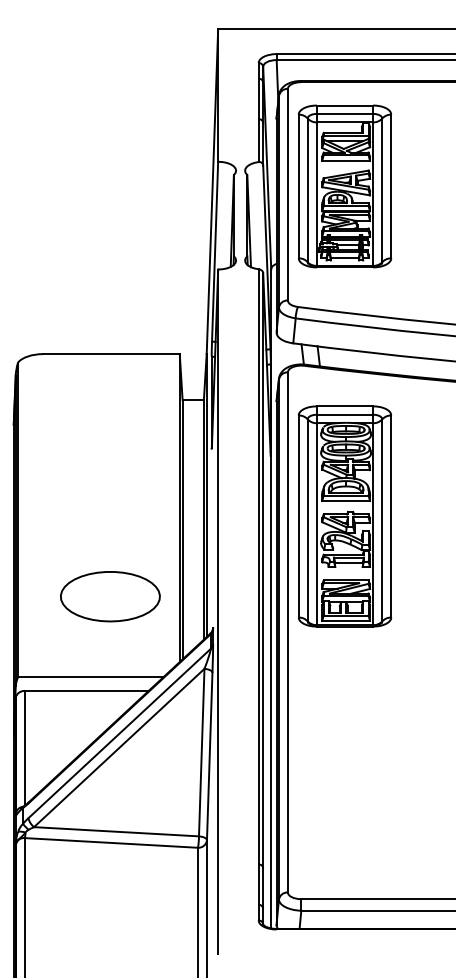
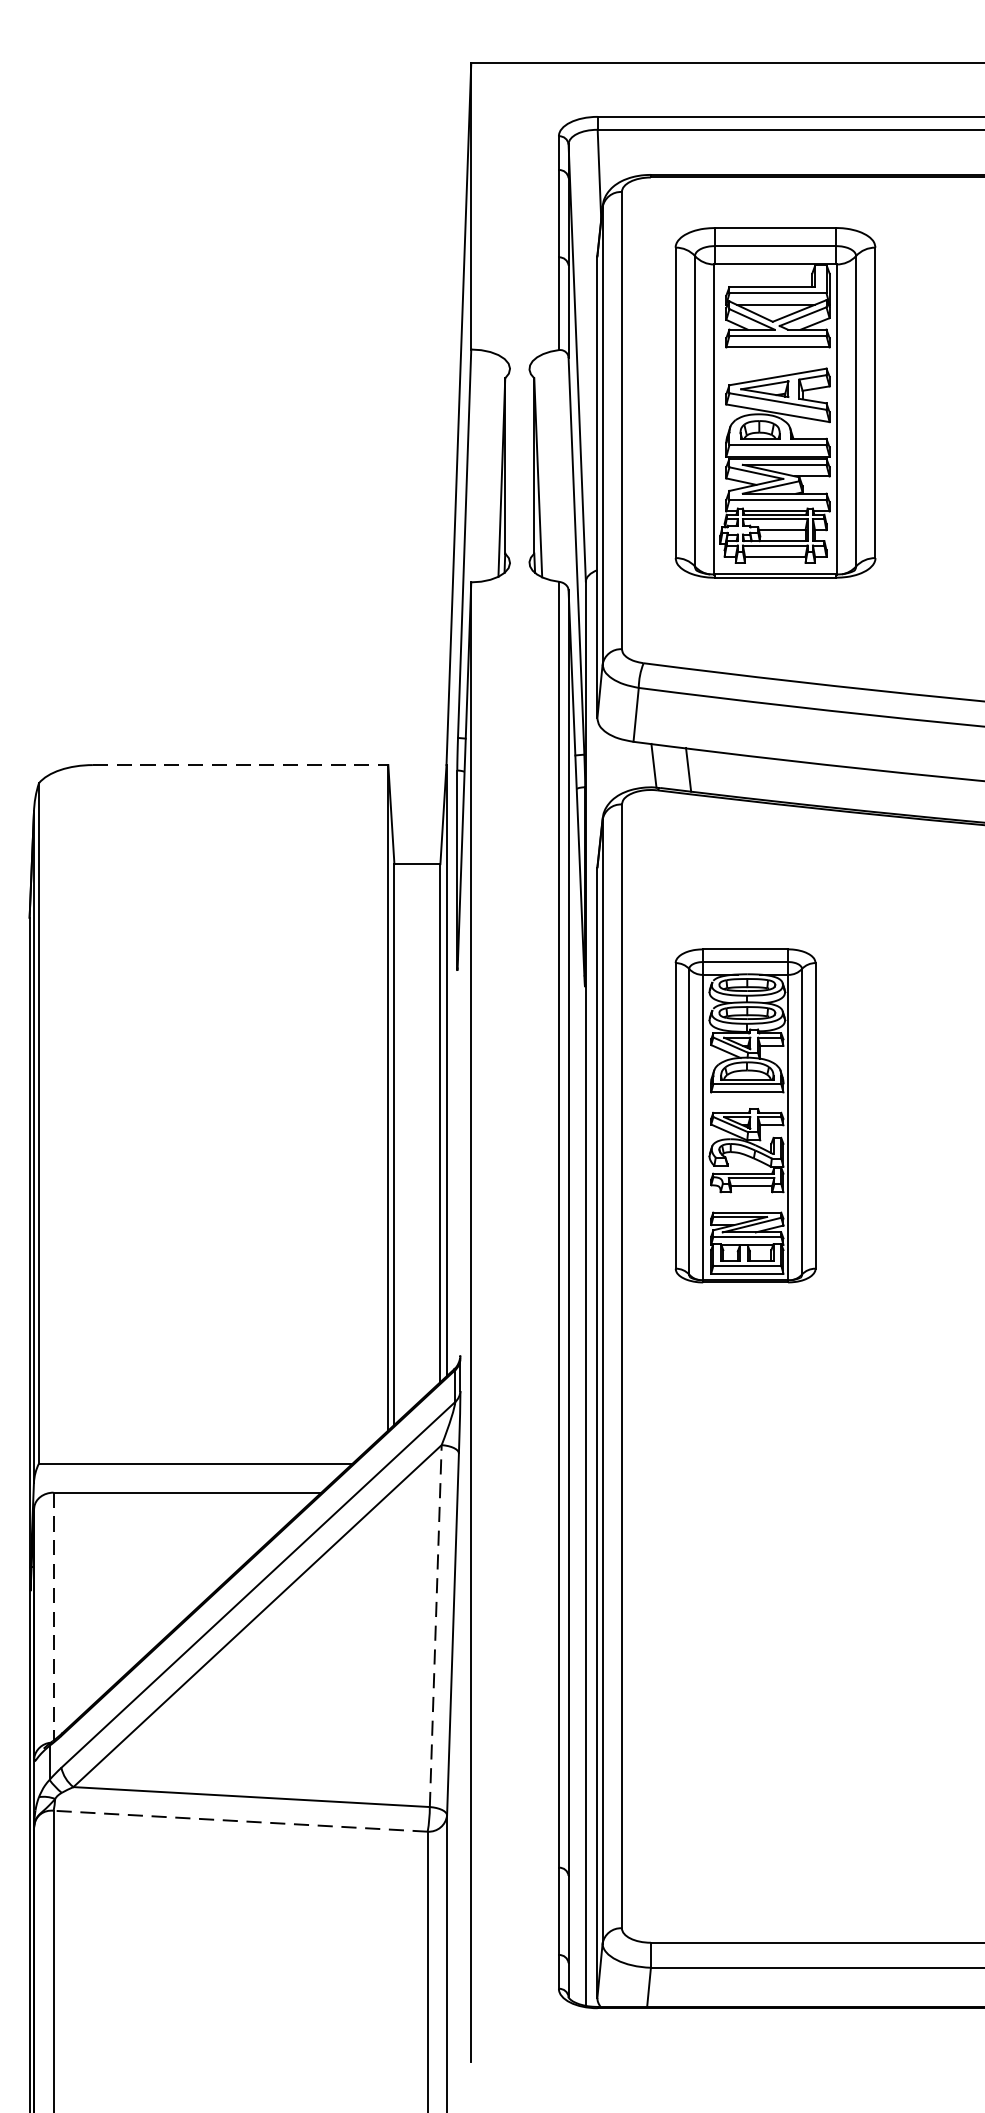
part: (345, 186) -> (776, 402), moved
line: (111, 354) -> (240, 765), solid -> dashed
part: (345, 516) -> (746, 1115), size x0.7
part: (110, 596) -> (238, 1288), removed
line: (24, 748) -> (52, 1617), solid -> dashed
line: (201, 752) -> (435, 1625), solid -> dashed
line: (111, 842) -> (240, 1820), solid -> dashed

